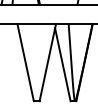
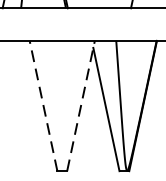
line: (25, 62) -> (43, 105), solid -> dashed
line: (47, 62) -> (80, 105), solid -> dashed

